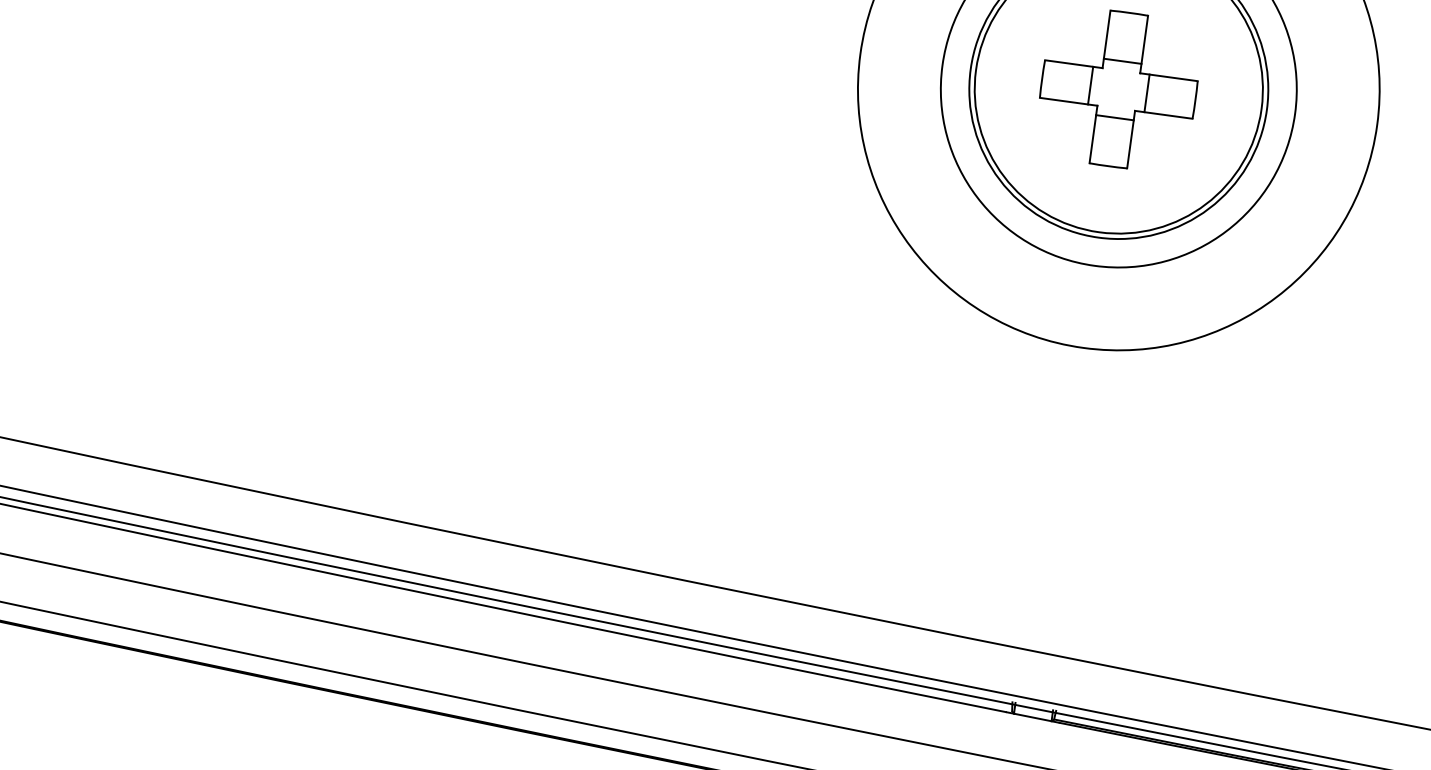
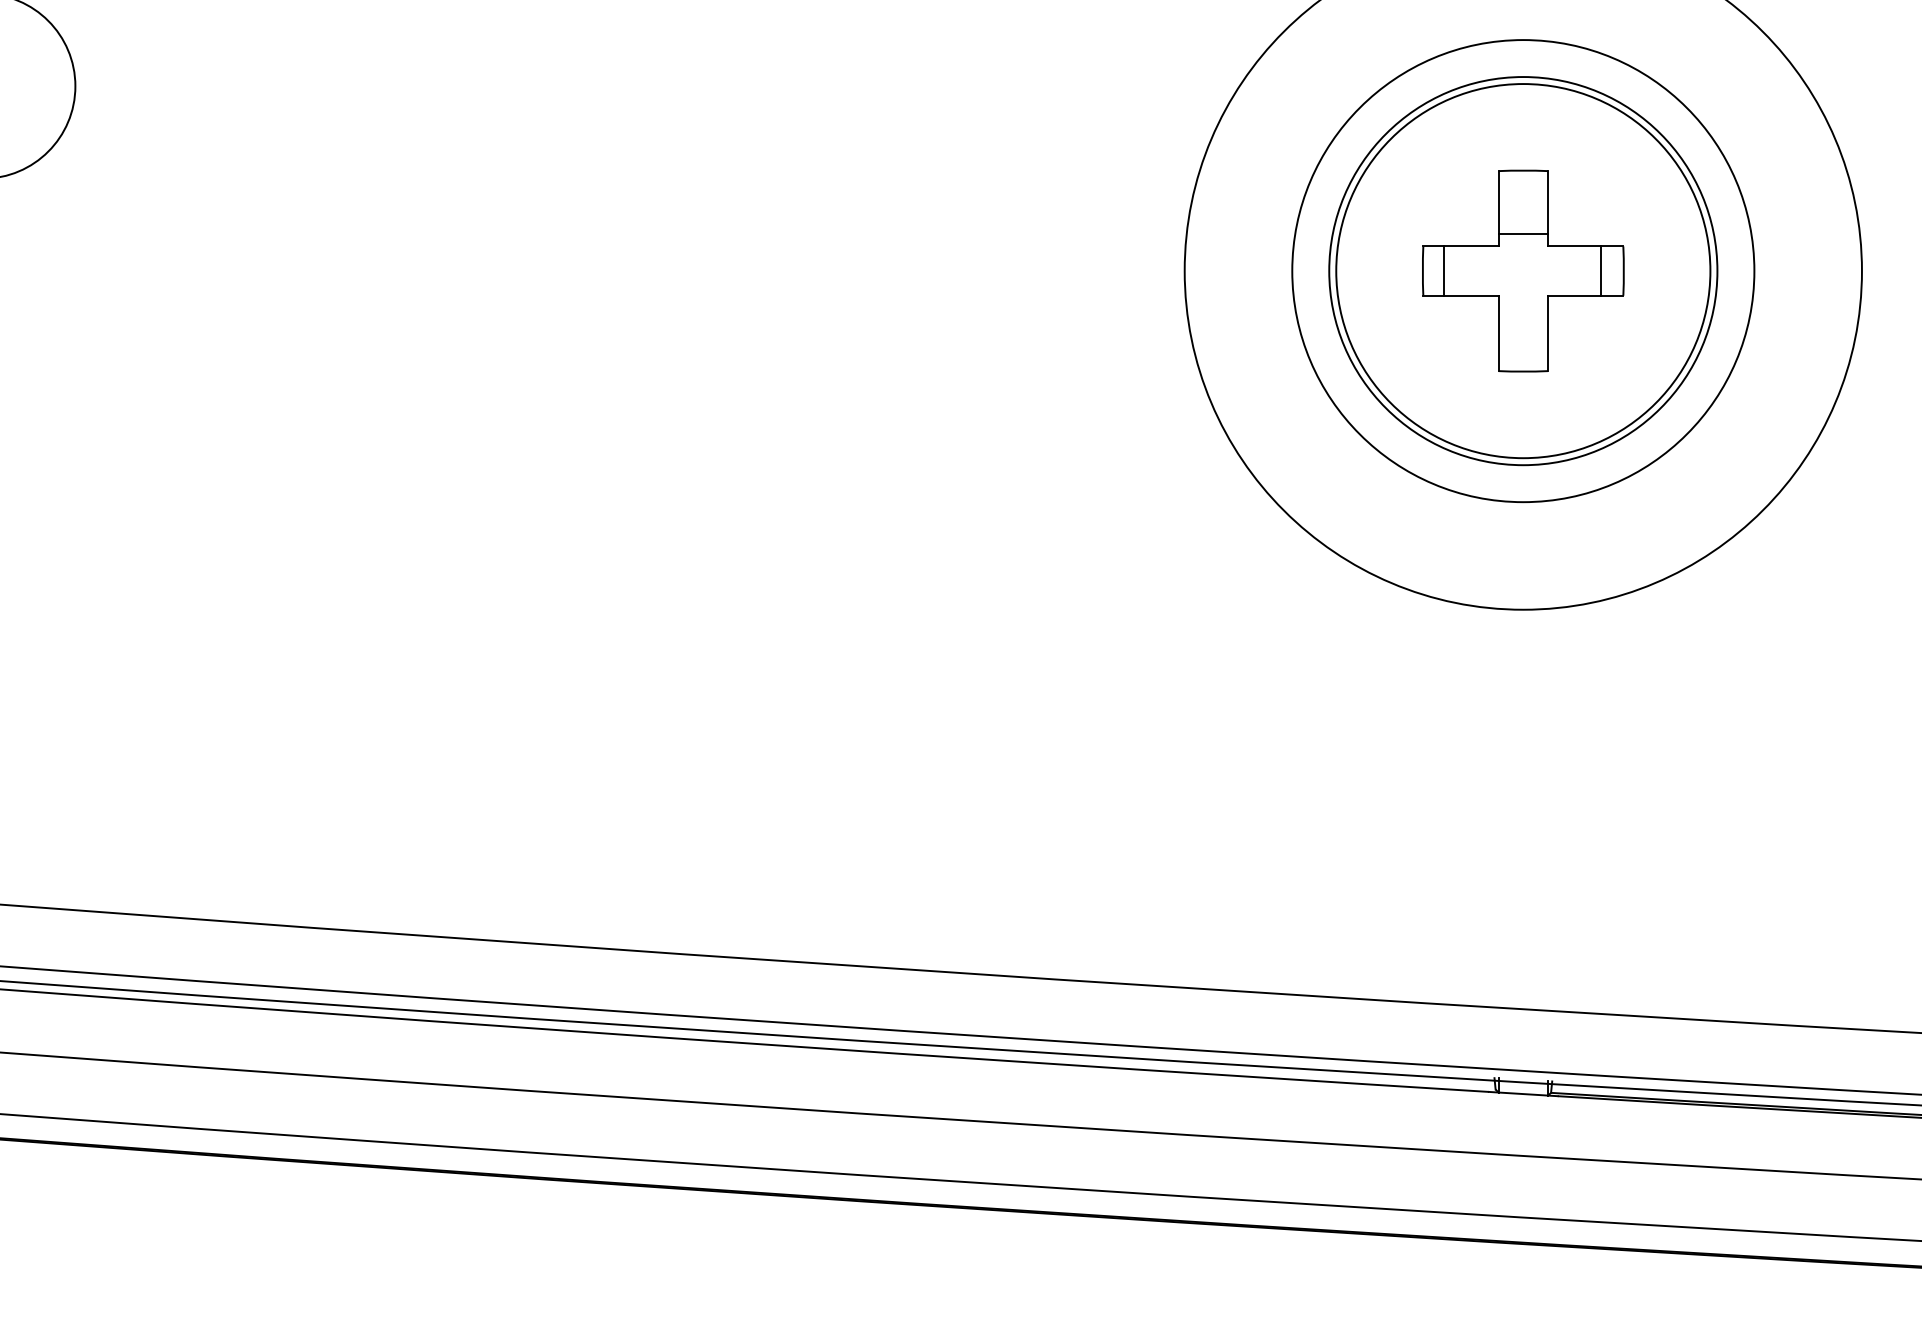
line: (1090, 85) -> (1444, 270), moved
line: (1147, 92) -> (1601, 270), moved
line: (1114, 117) -> (1522, 308), removed

